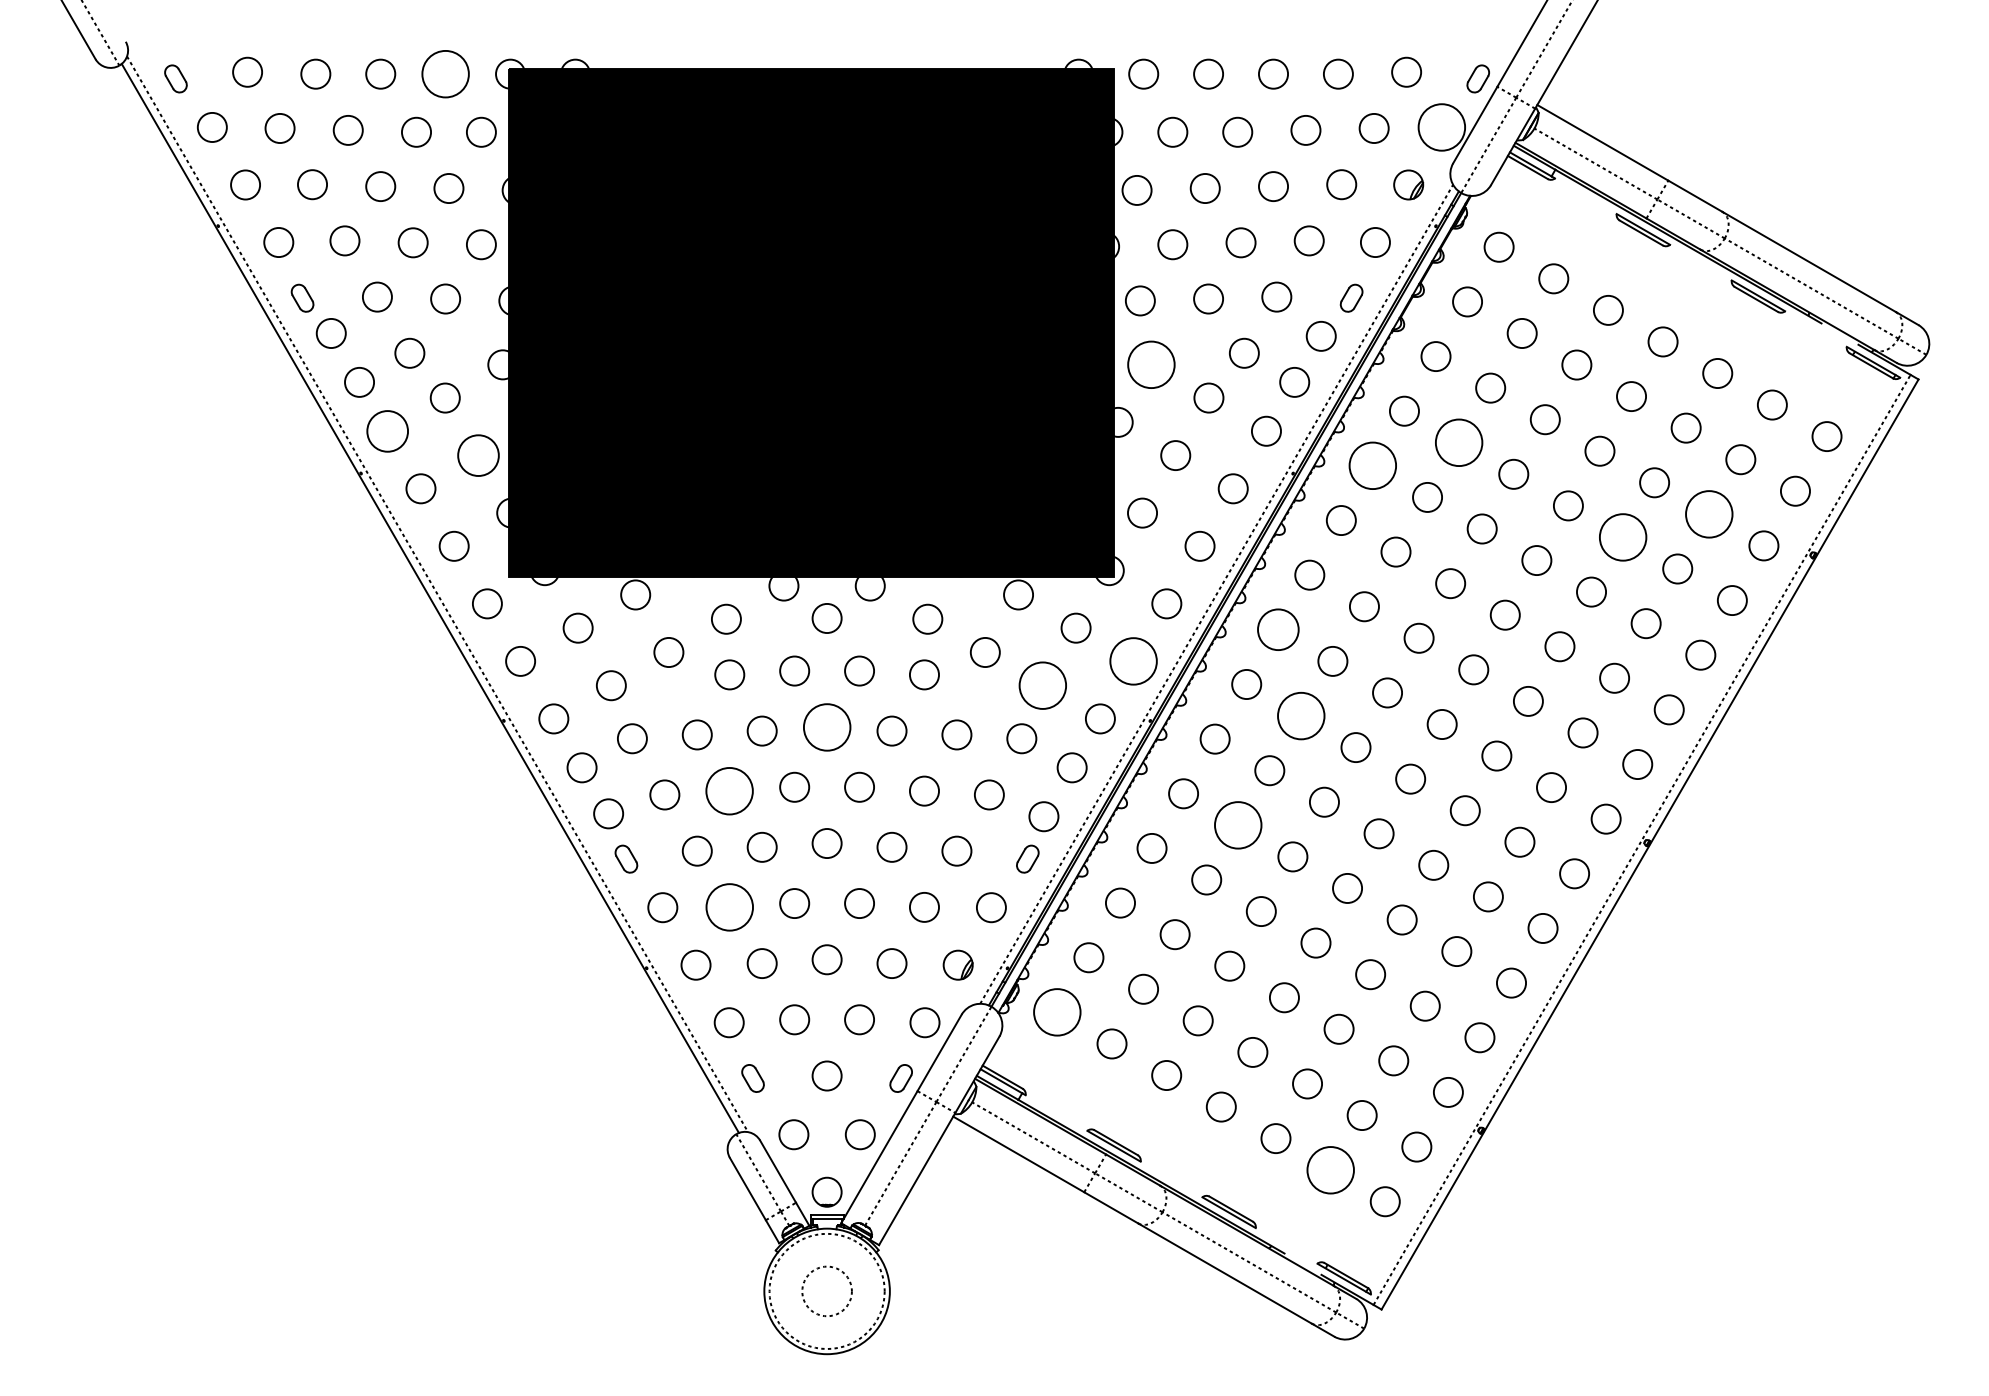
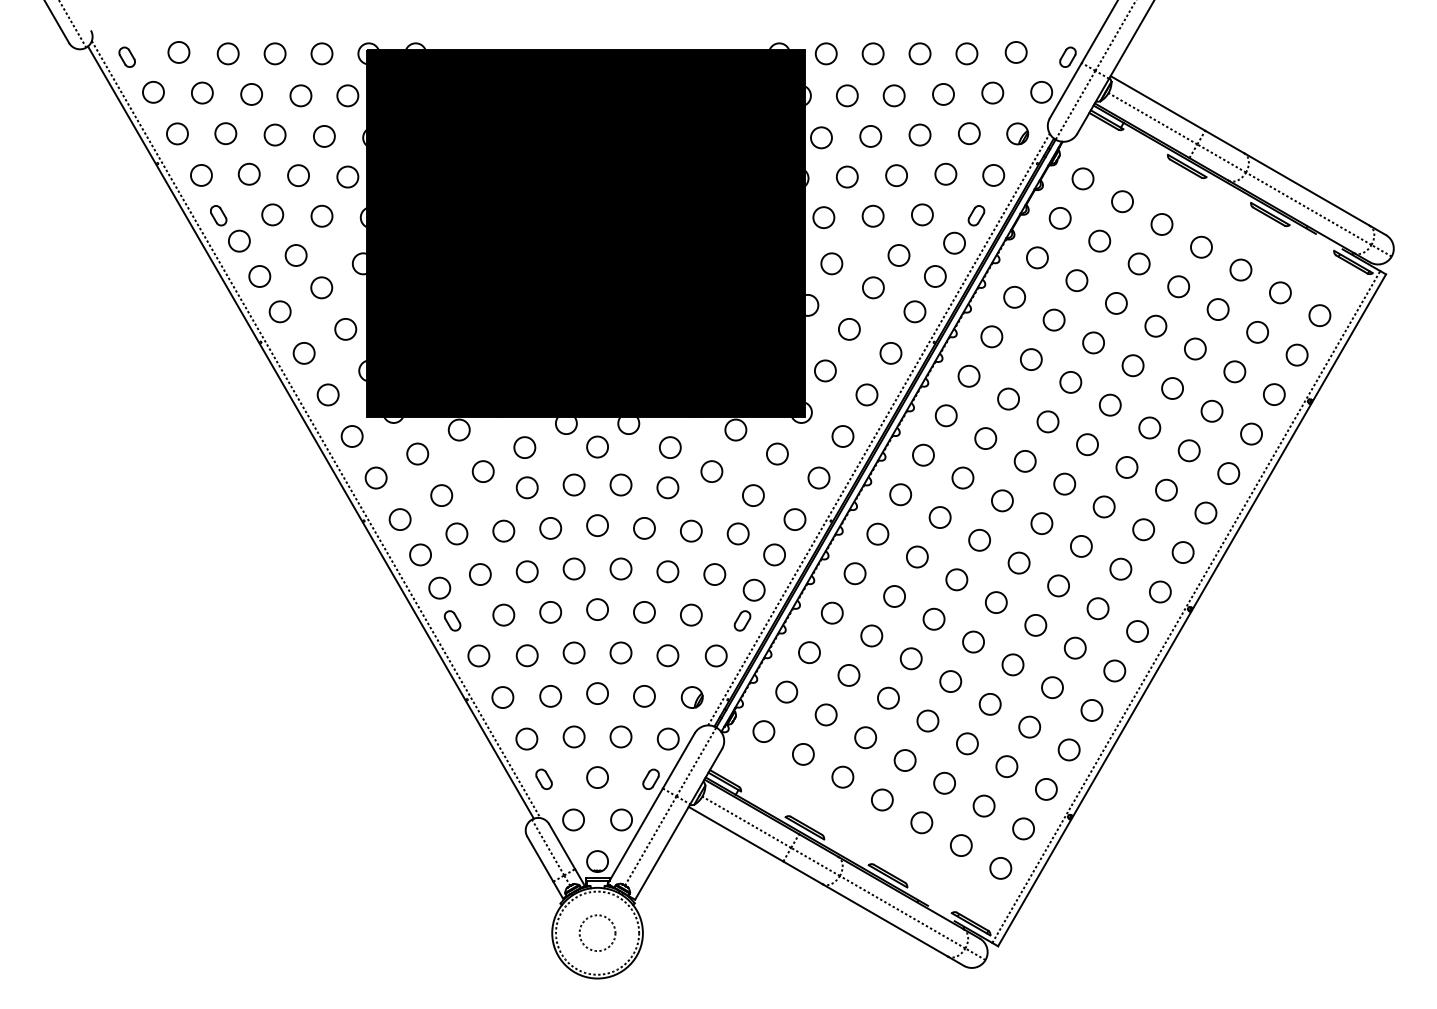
circle: (445, 73) -> (321, 53), size x0.62
circle: (1441, 127) -> (1041, 92), size x0.62
circle: (1150, 364) -> (831, 263), size x0.62
circle: (387, 430) -> (280, 311), size x0.71
circle: (1458, 442) -> (1053, 319), size x0.62
circle: (478, 455) -> (345, 329), size x0.71
circle: (1372, 465) -> (991, 336), size x0.62
circle: (1708, 513) -> (1234, 371), size x0.62
circle: (1622, 537) -> (1172, 388), size x0.62
circle: (1277, 629) -> (922, 455), size x0.71
circle: (1133, 660) -> (818, 477), size x0.62
circle: (1042, 685) -> (753, 495), size x0.62
circle: (1301, 715) -> (940, 517), size x0.62
circle: (826, 726) -> (597, 525), size x0.62
circle: (729, 790) -> (527, 571), size x0.62
circle: (1237, 824) -> (894, 595), size x0.62
circle: (729, 906) -> (527, 655), size x0.62
circle: (1057, 1012) -> (764, 731), size x0.62
circle: (1330, 1169) -> (961, 845), size x0.62

